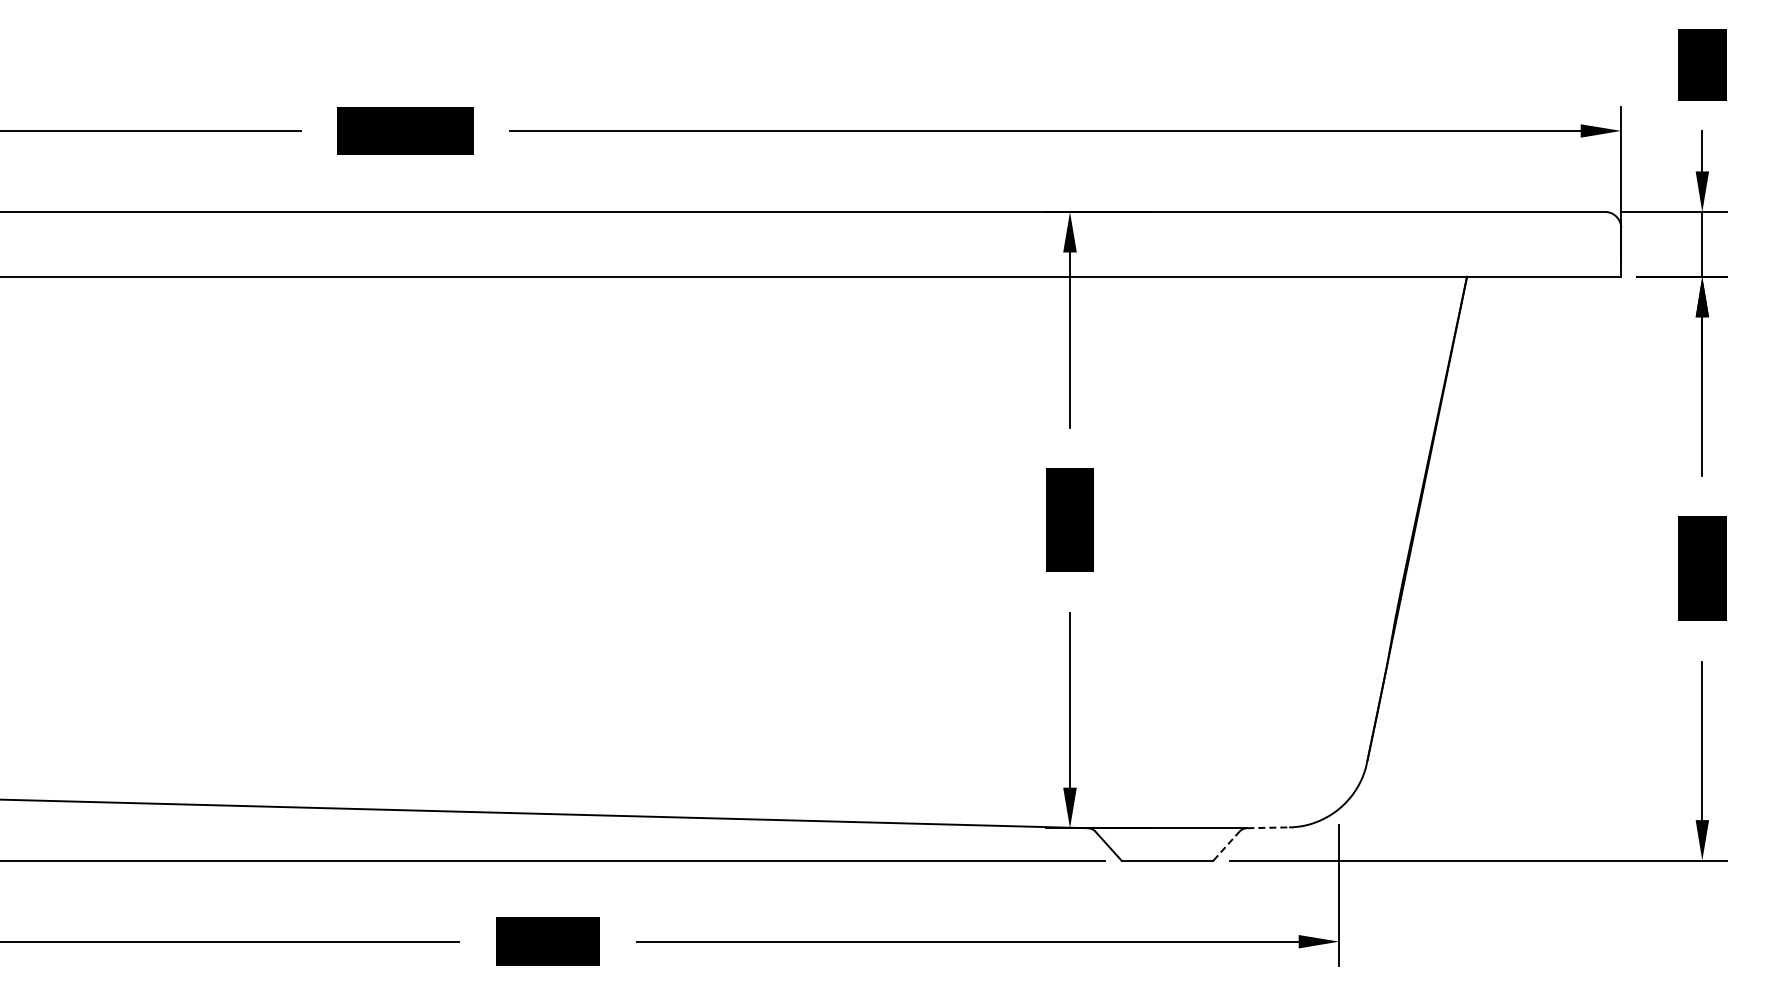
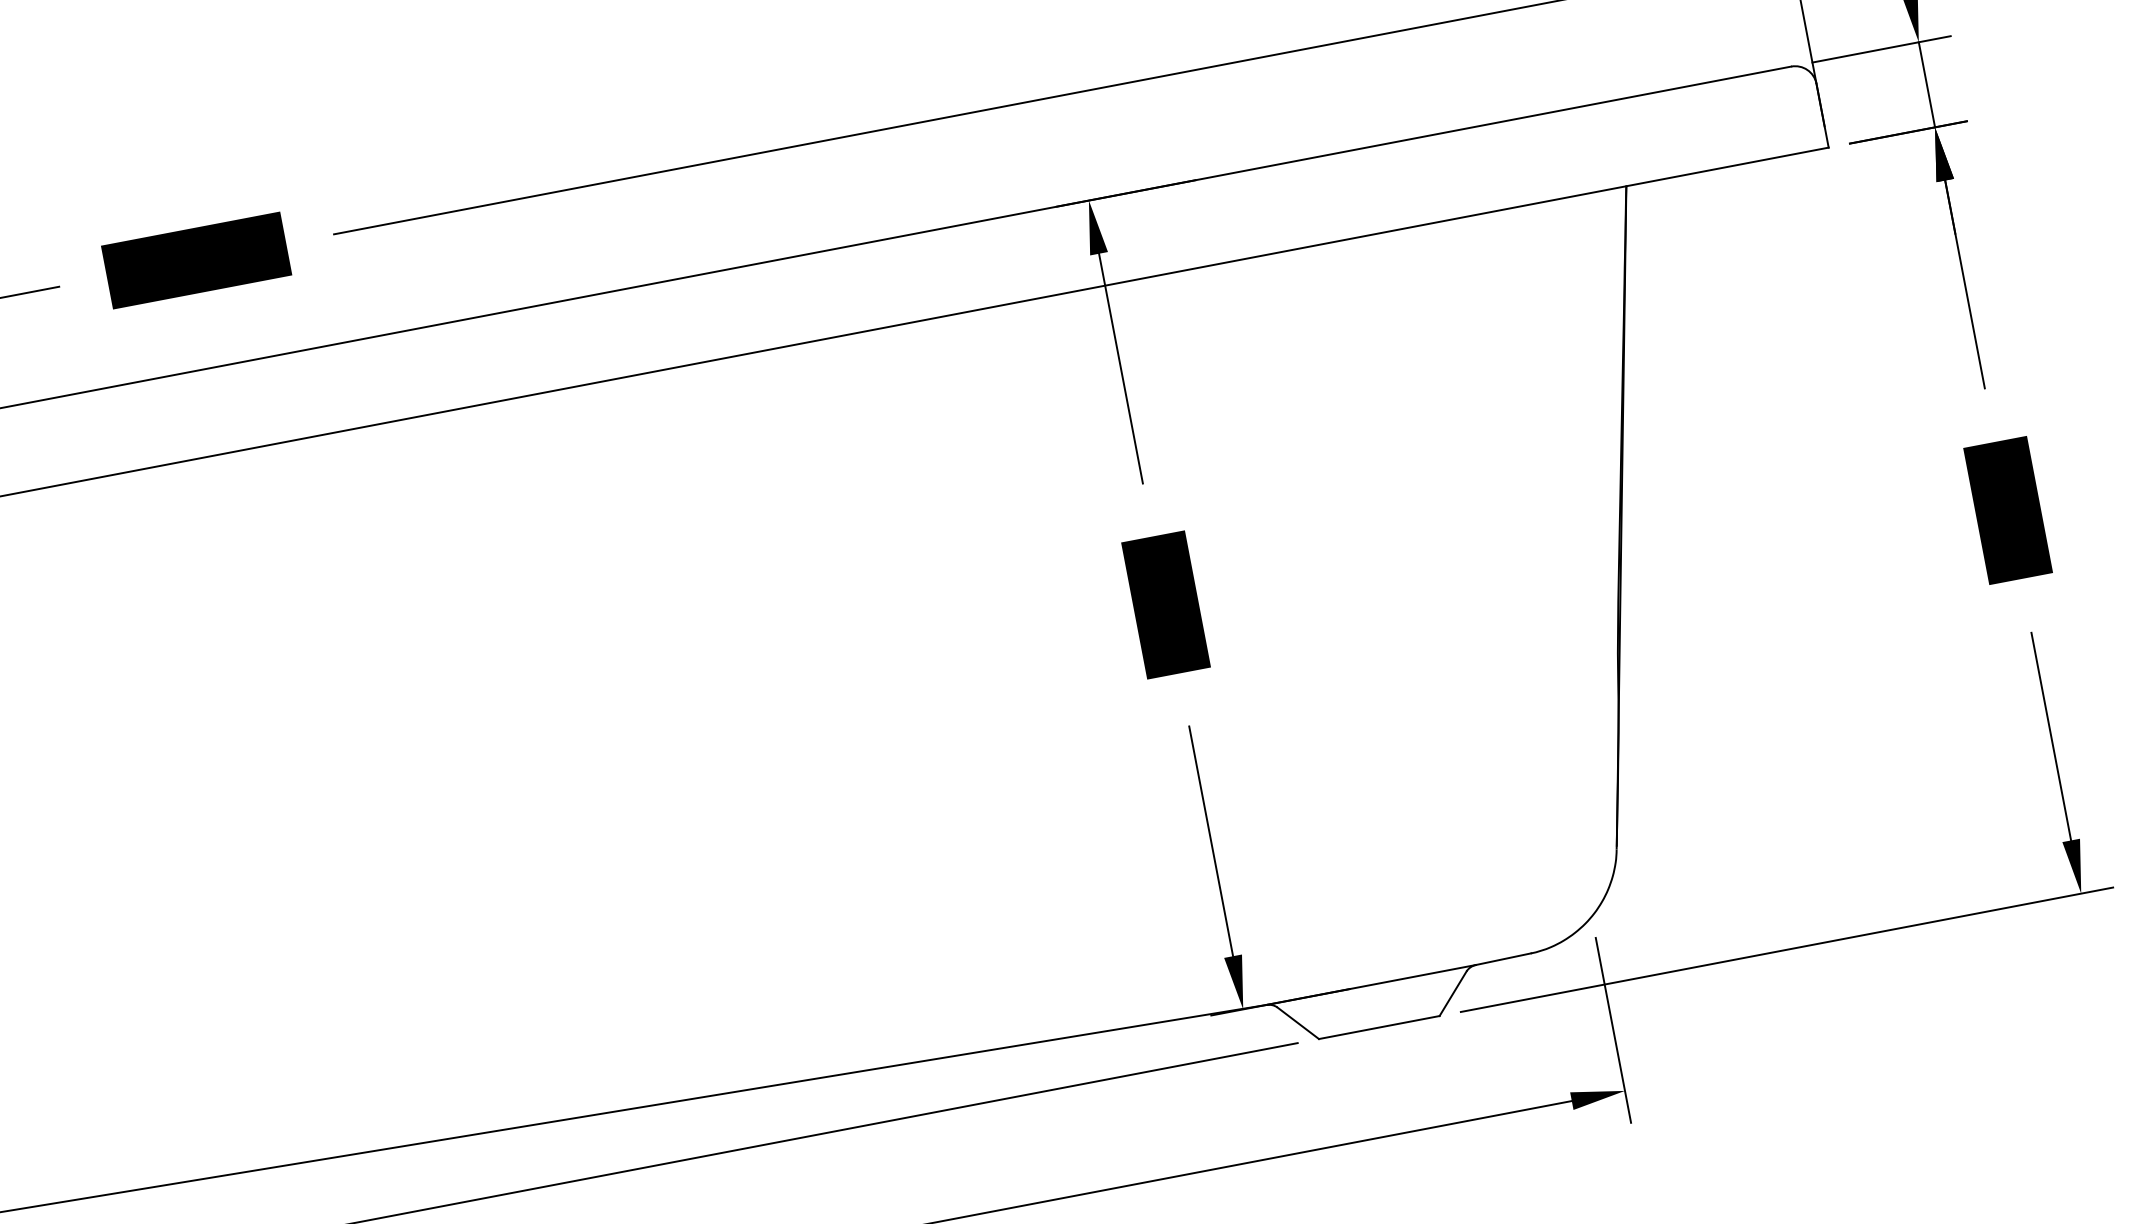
line: (1268, 827) -> (1503, 958), dashed -> solid
line: (1226, 846) -> (1453, 994), dashed -> solid

